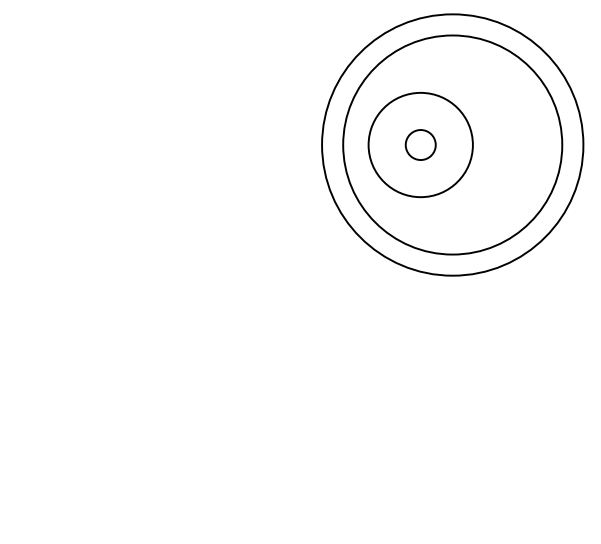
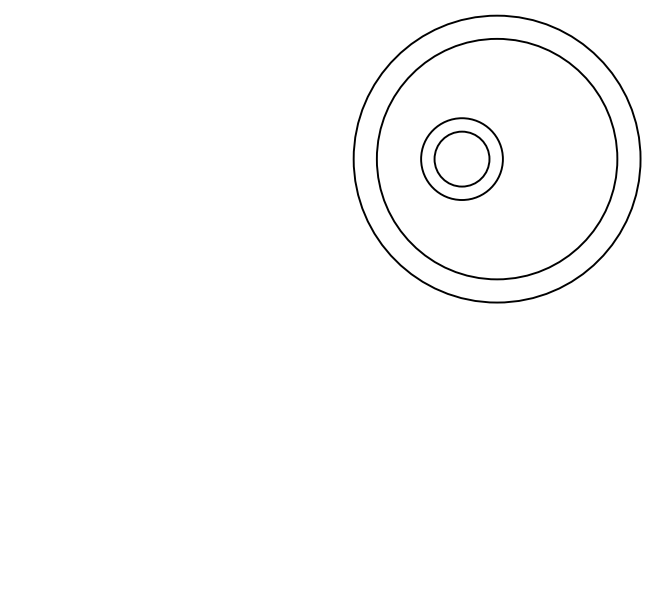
circle: (420, 144) -> (461, 158), size x0.71
circle: (420, 145) -> (461, 159), size x1.67

